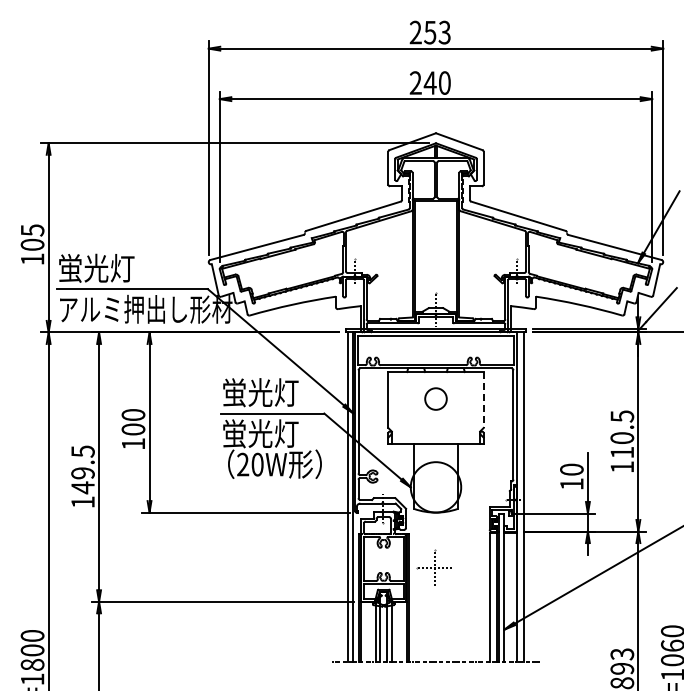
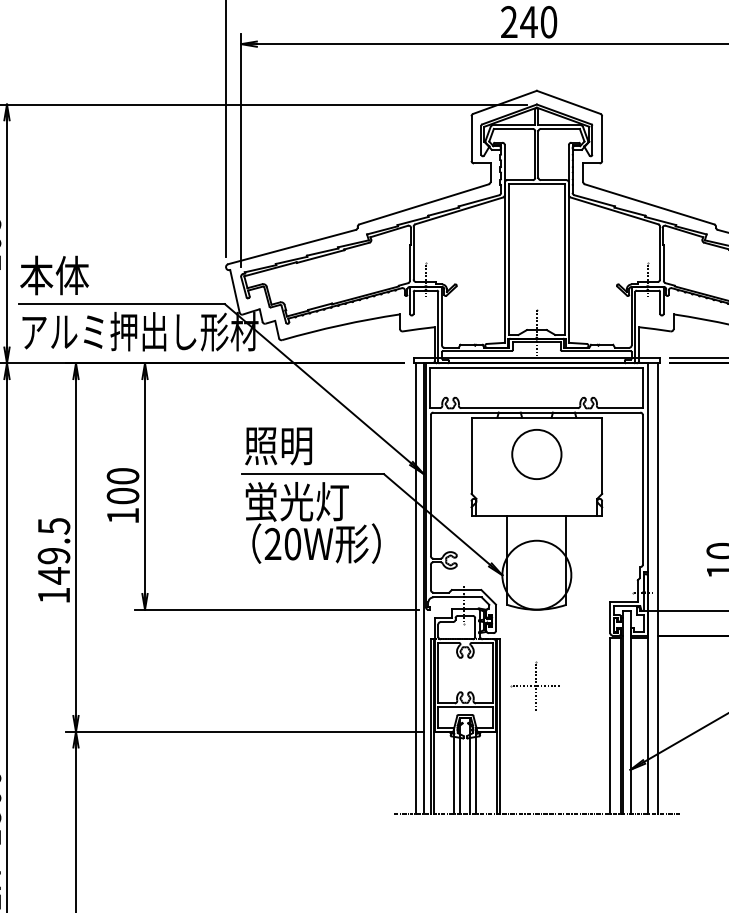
text: (96, 267) -> (72, 274), 蛍光灯 -> 本体
text: (260, 392) -> (296, 445), 蛍光灯 -> 照明
circle: (435, 398) -> (536, 453), size x1.67
line: (483, 400) -> (601, 456), dashed -> solid

